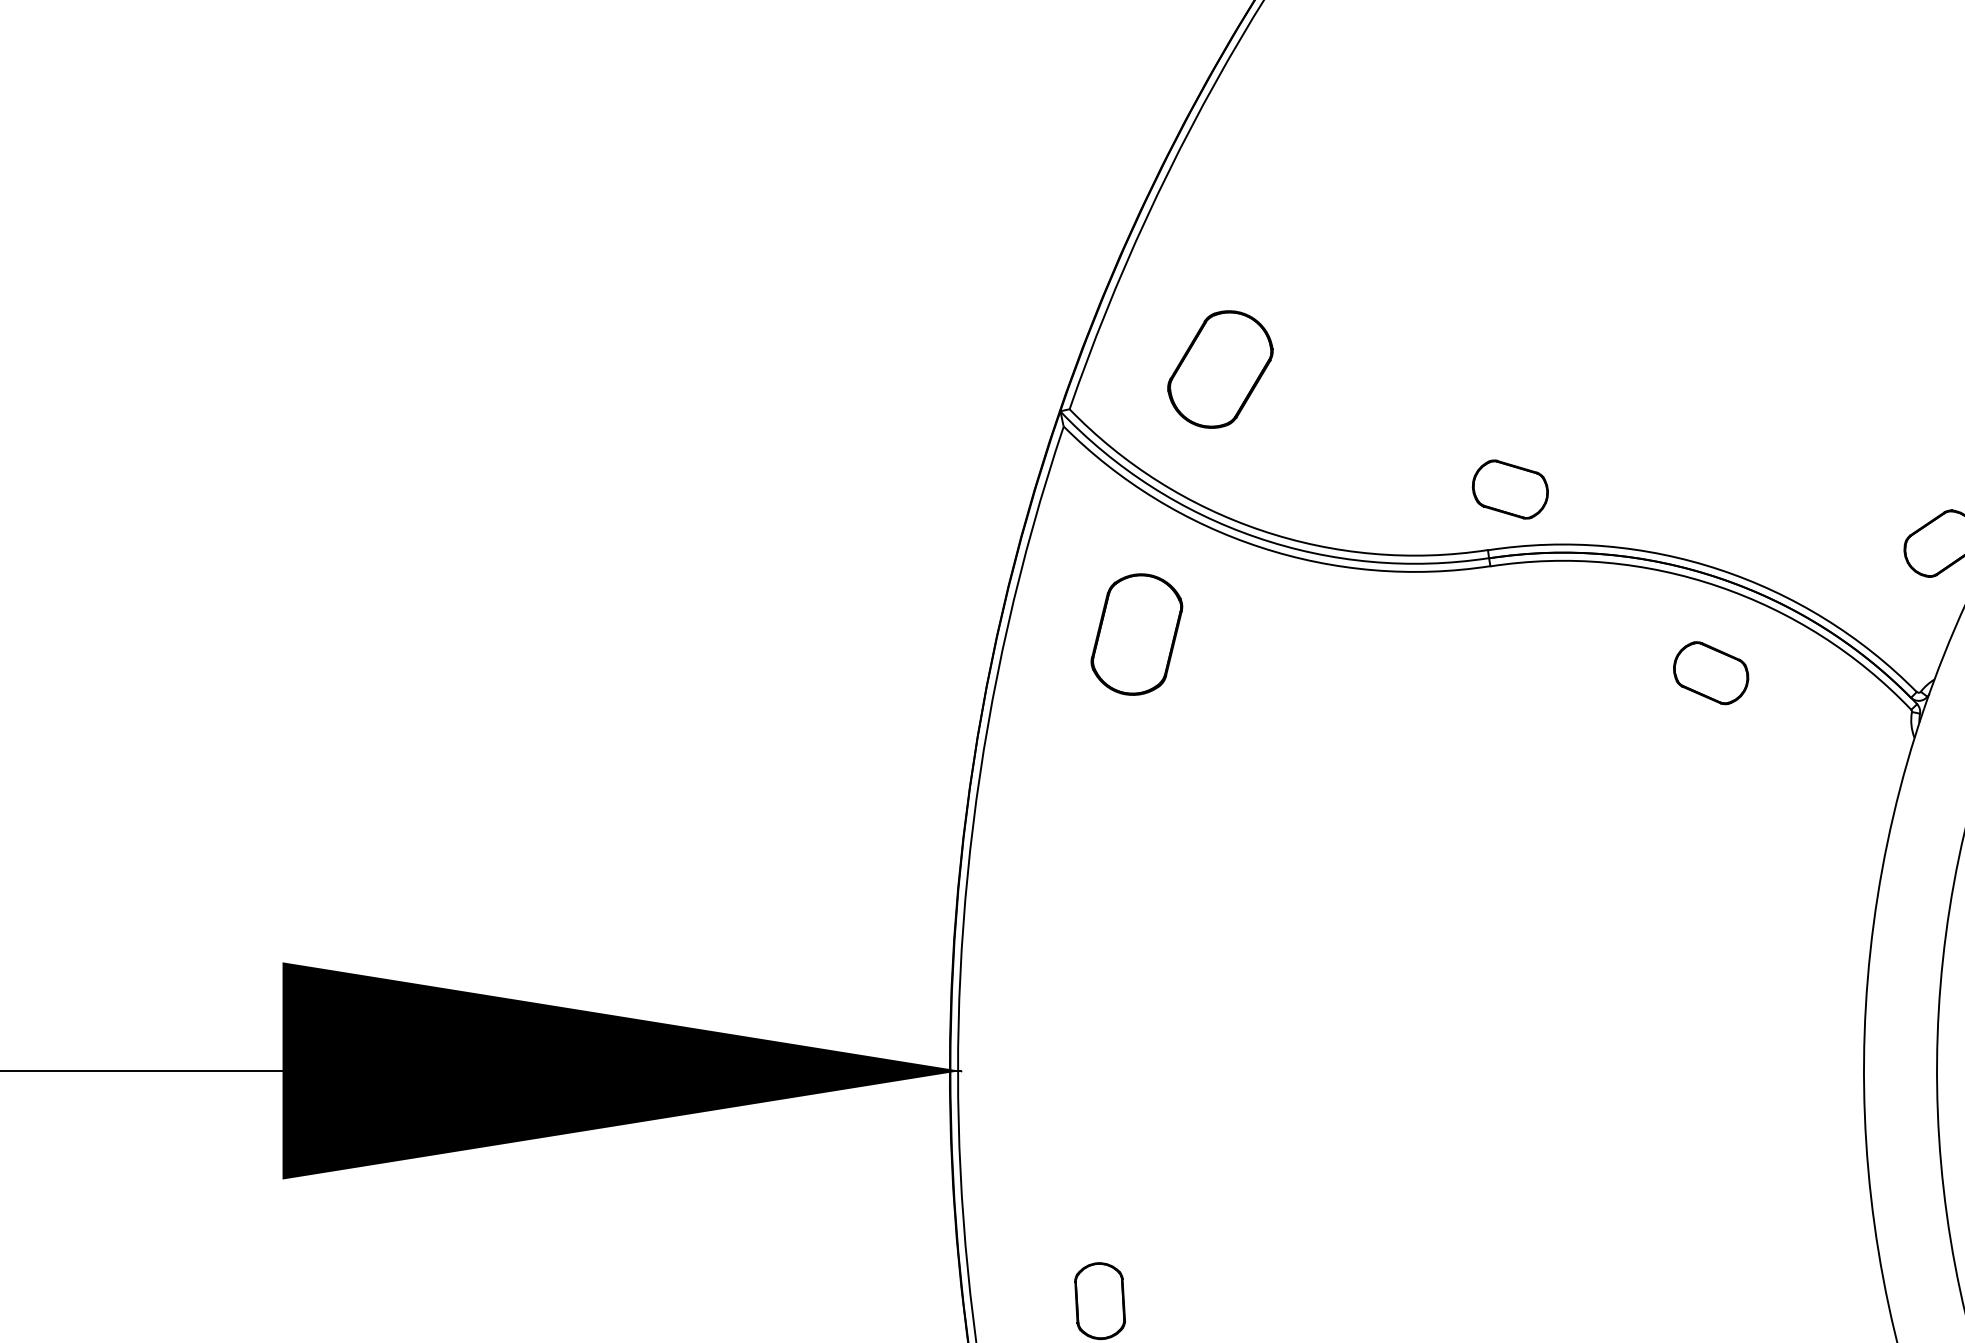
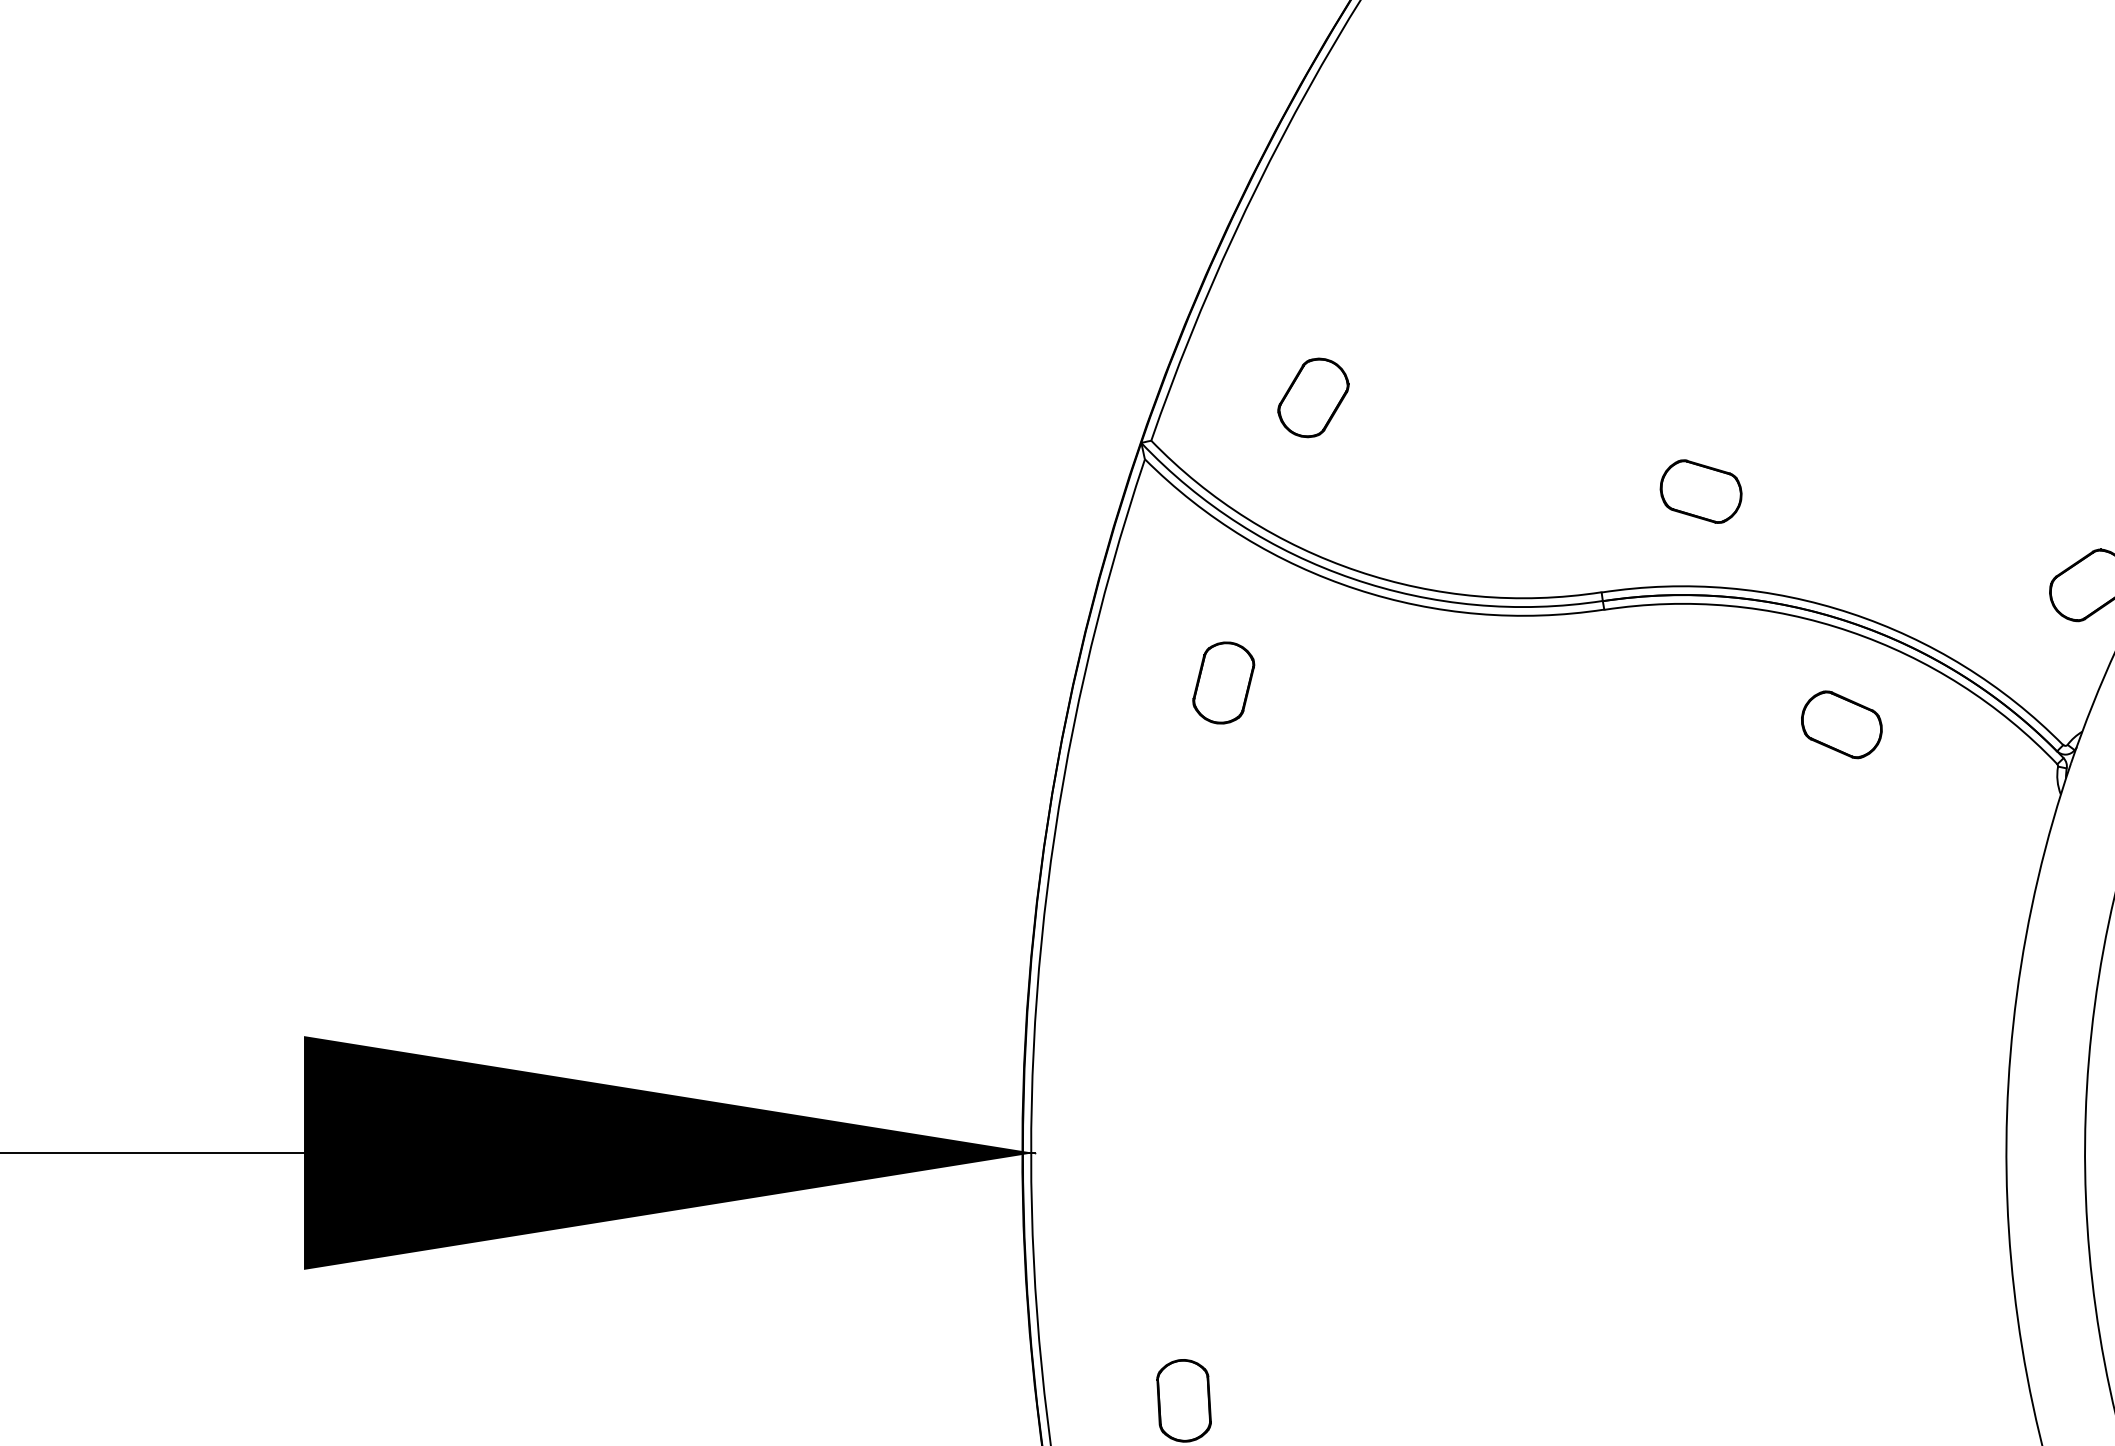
part: (1219, 369) -> (1312, 397), size x0.62
part: (1509, 489) -> (1700, 491), moved
part: (1136, 633) -> (1223, 682), size x0.62

